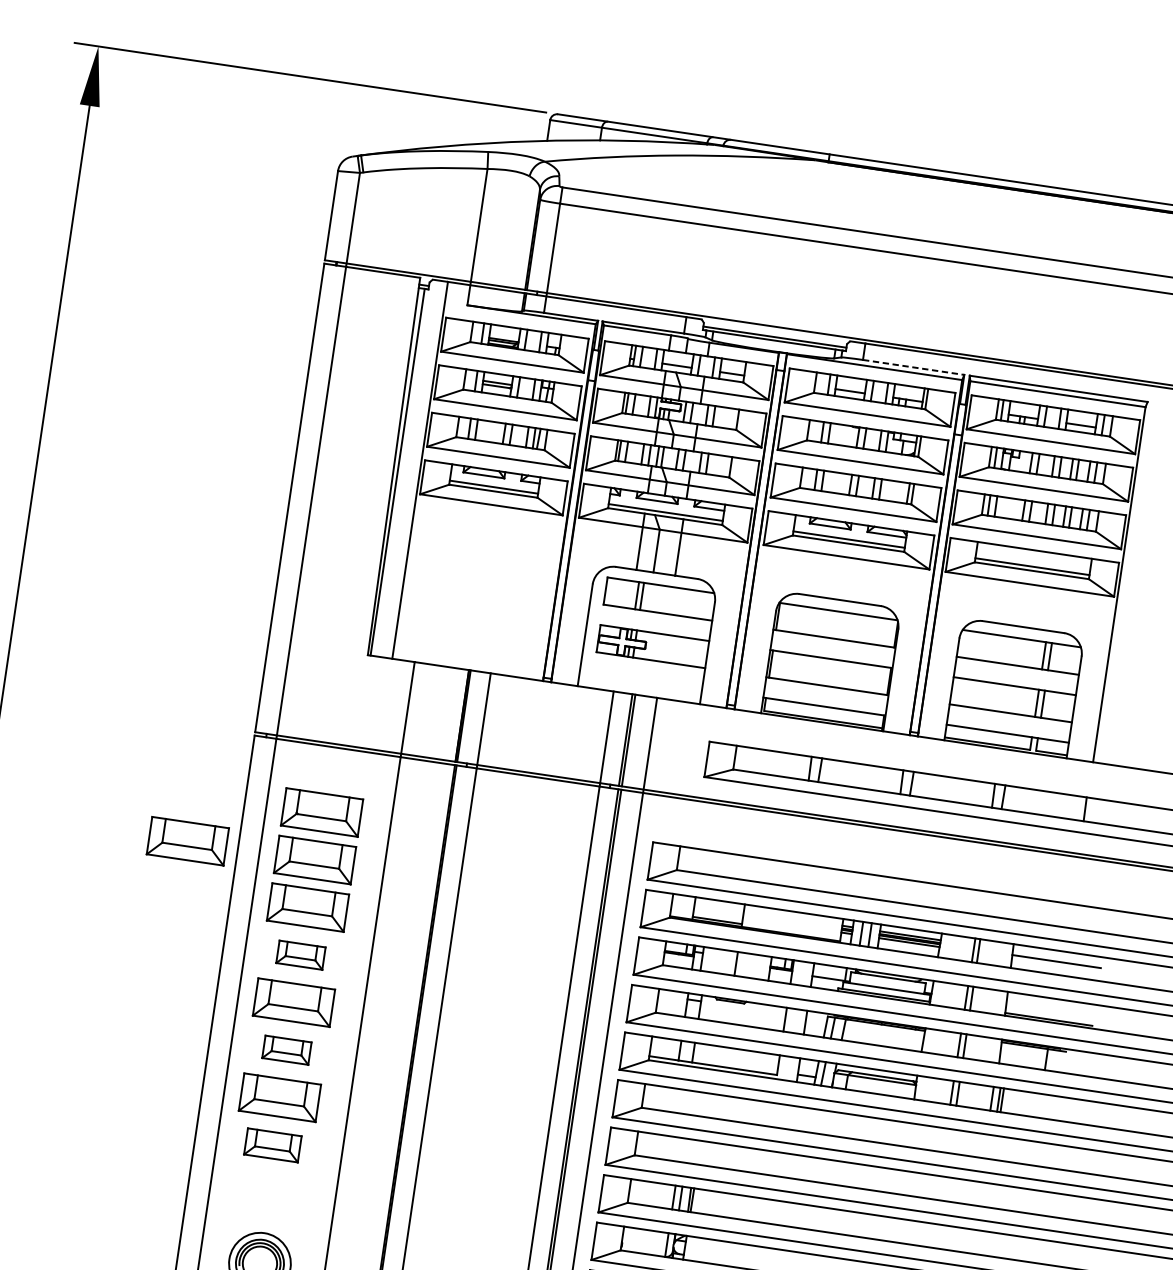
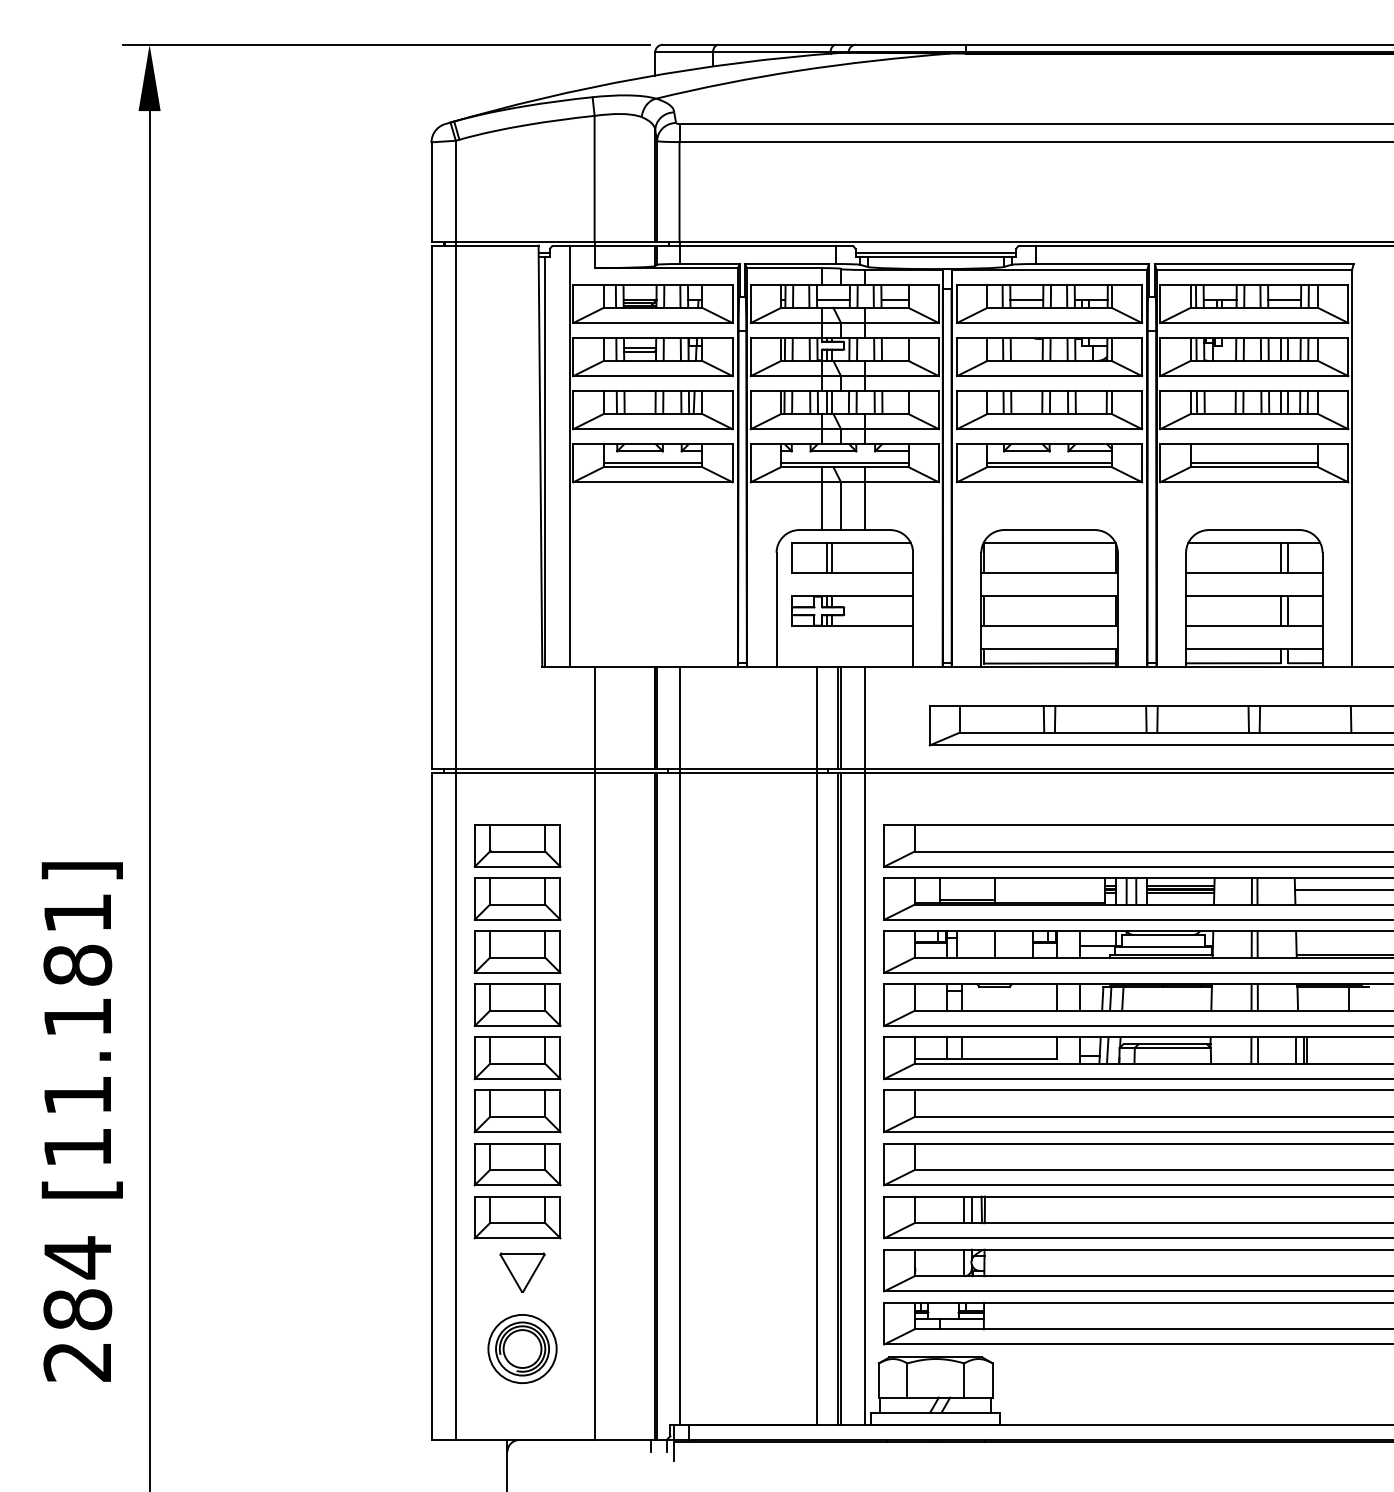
line: (913, 367) -> (1092, 264), dashed -> solid
part: (187, 840) -> (375, 898), removed
part: (300, 955) -> (517, 1005), size x1.67
part: (286, 1050) -> (517, 1111), size x1.67
part: (272, 1145) -> (517, 1217), size x1.43
part: (270, 1195) -> (522, 1272), added

